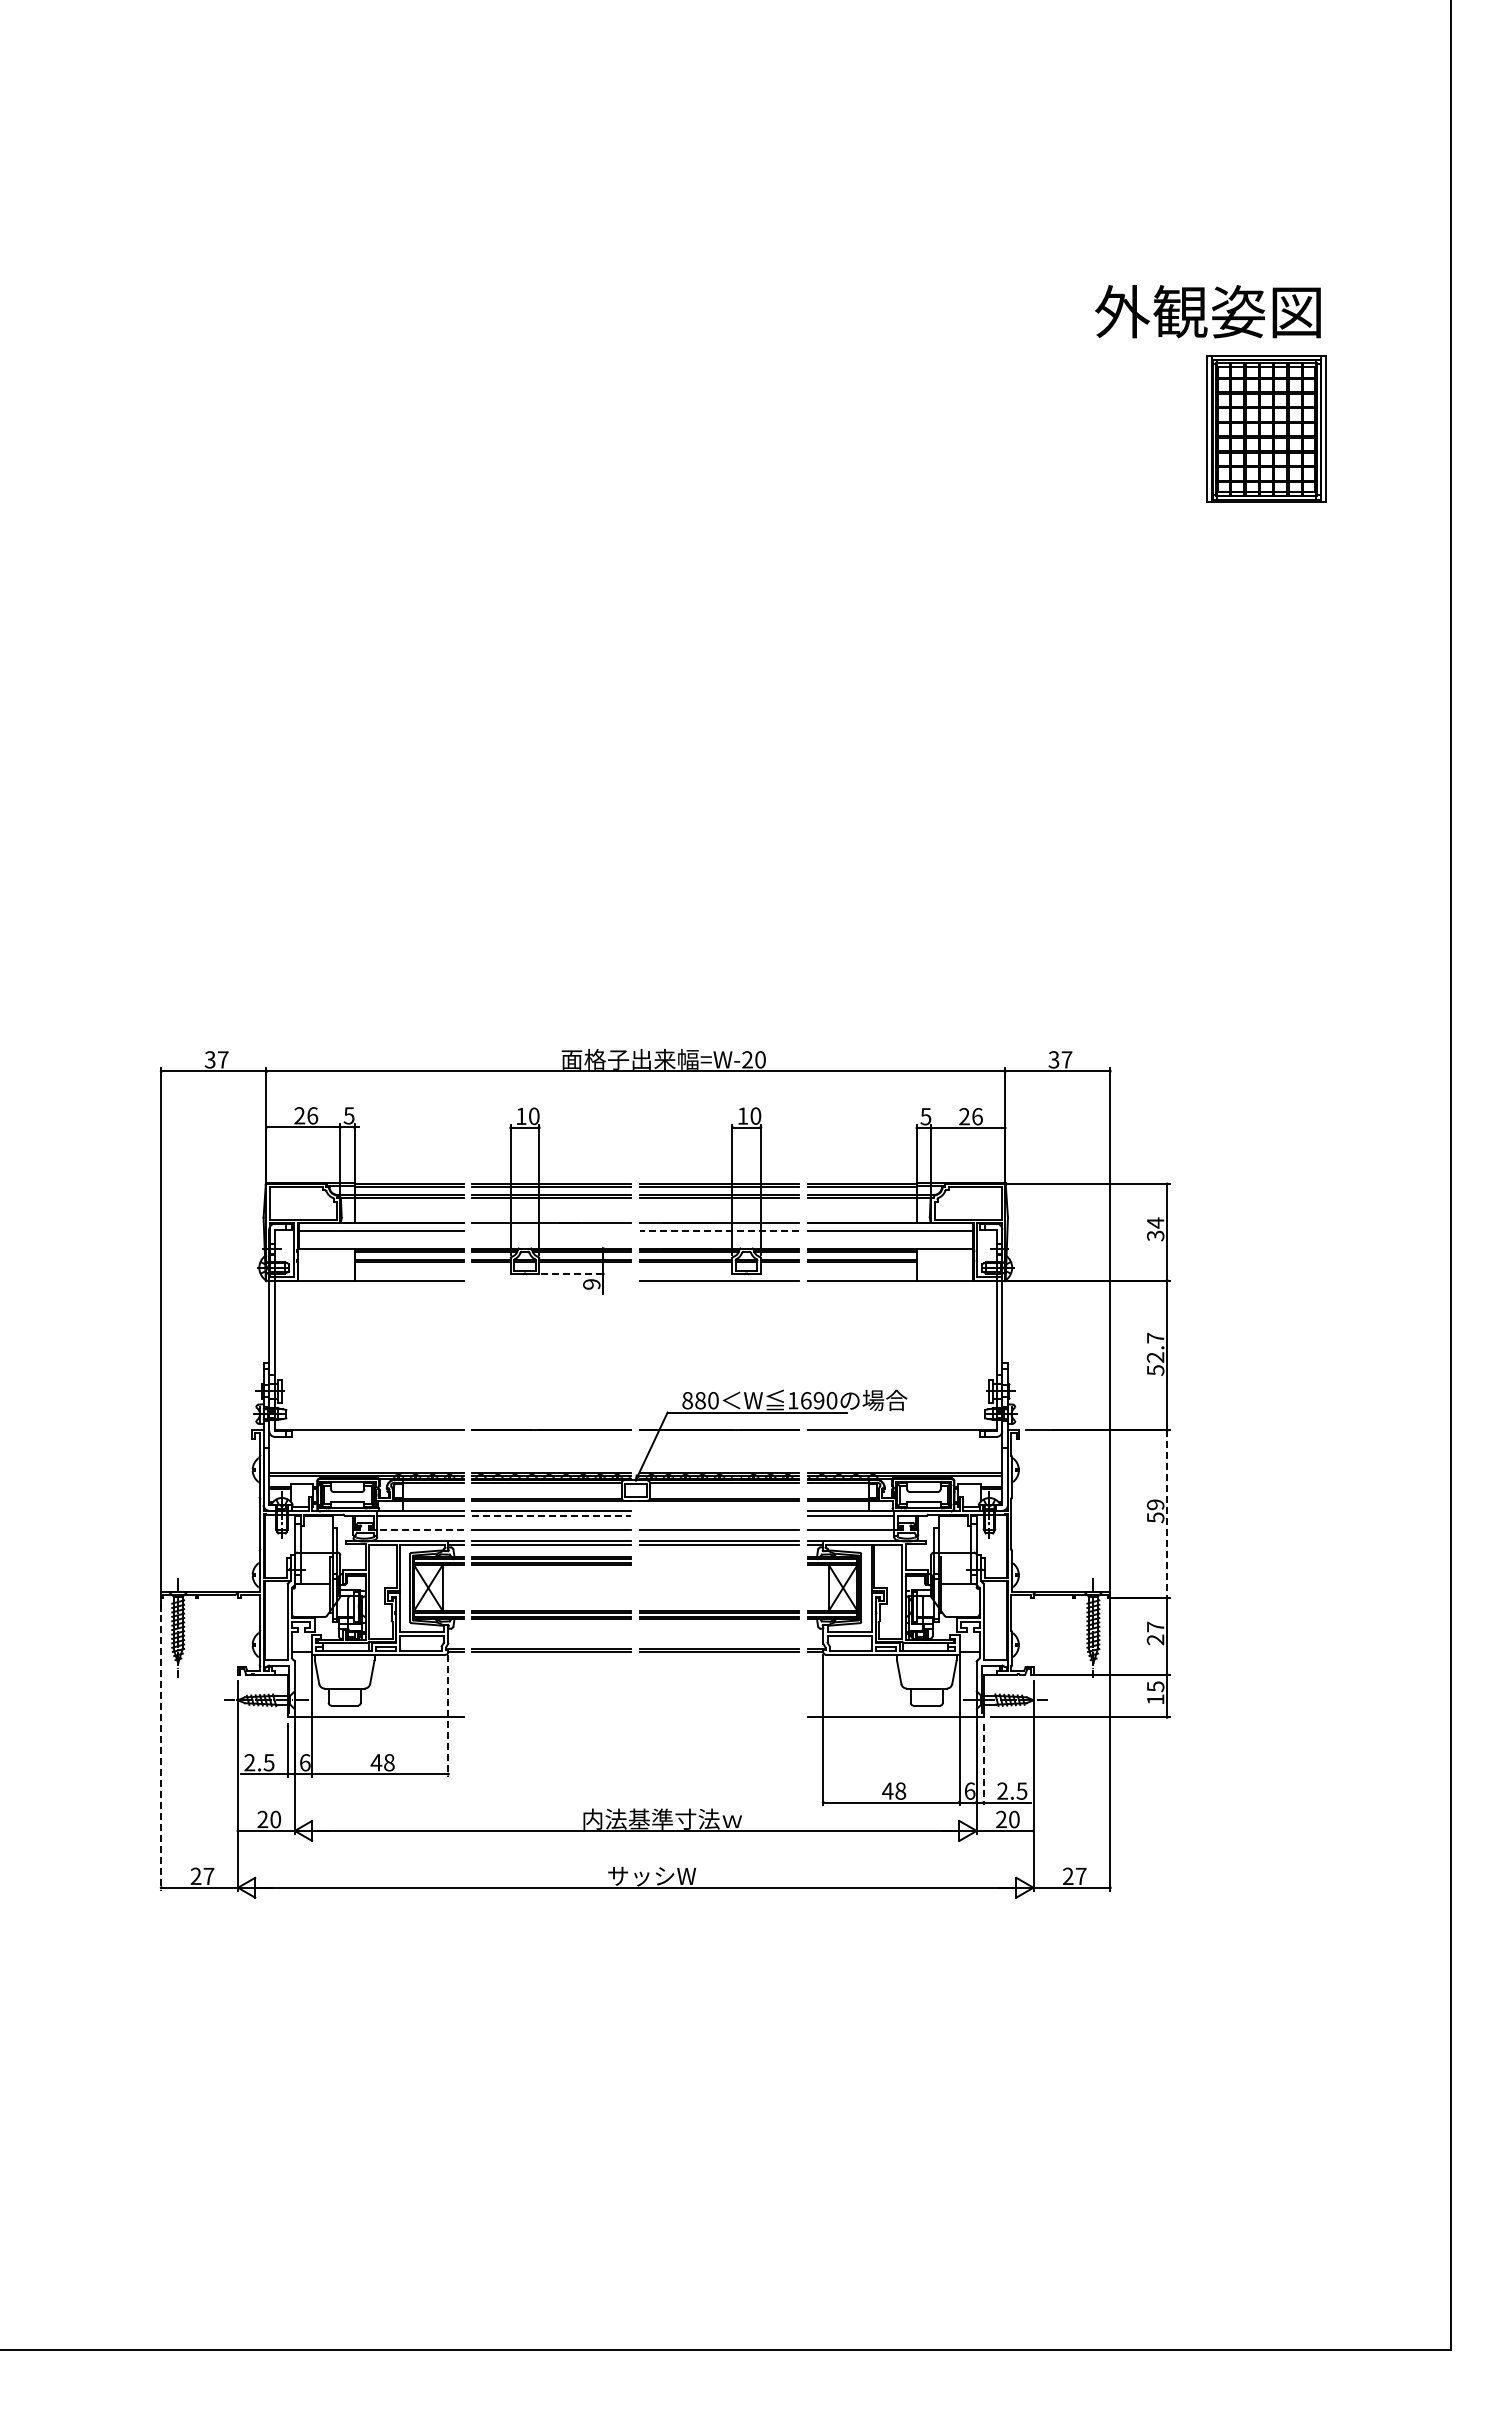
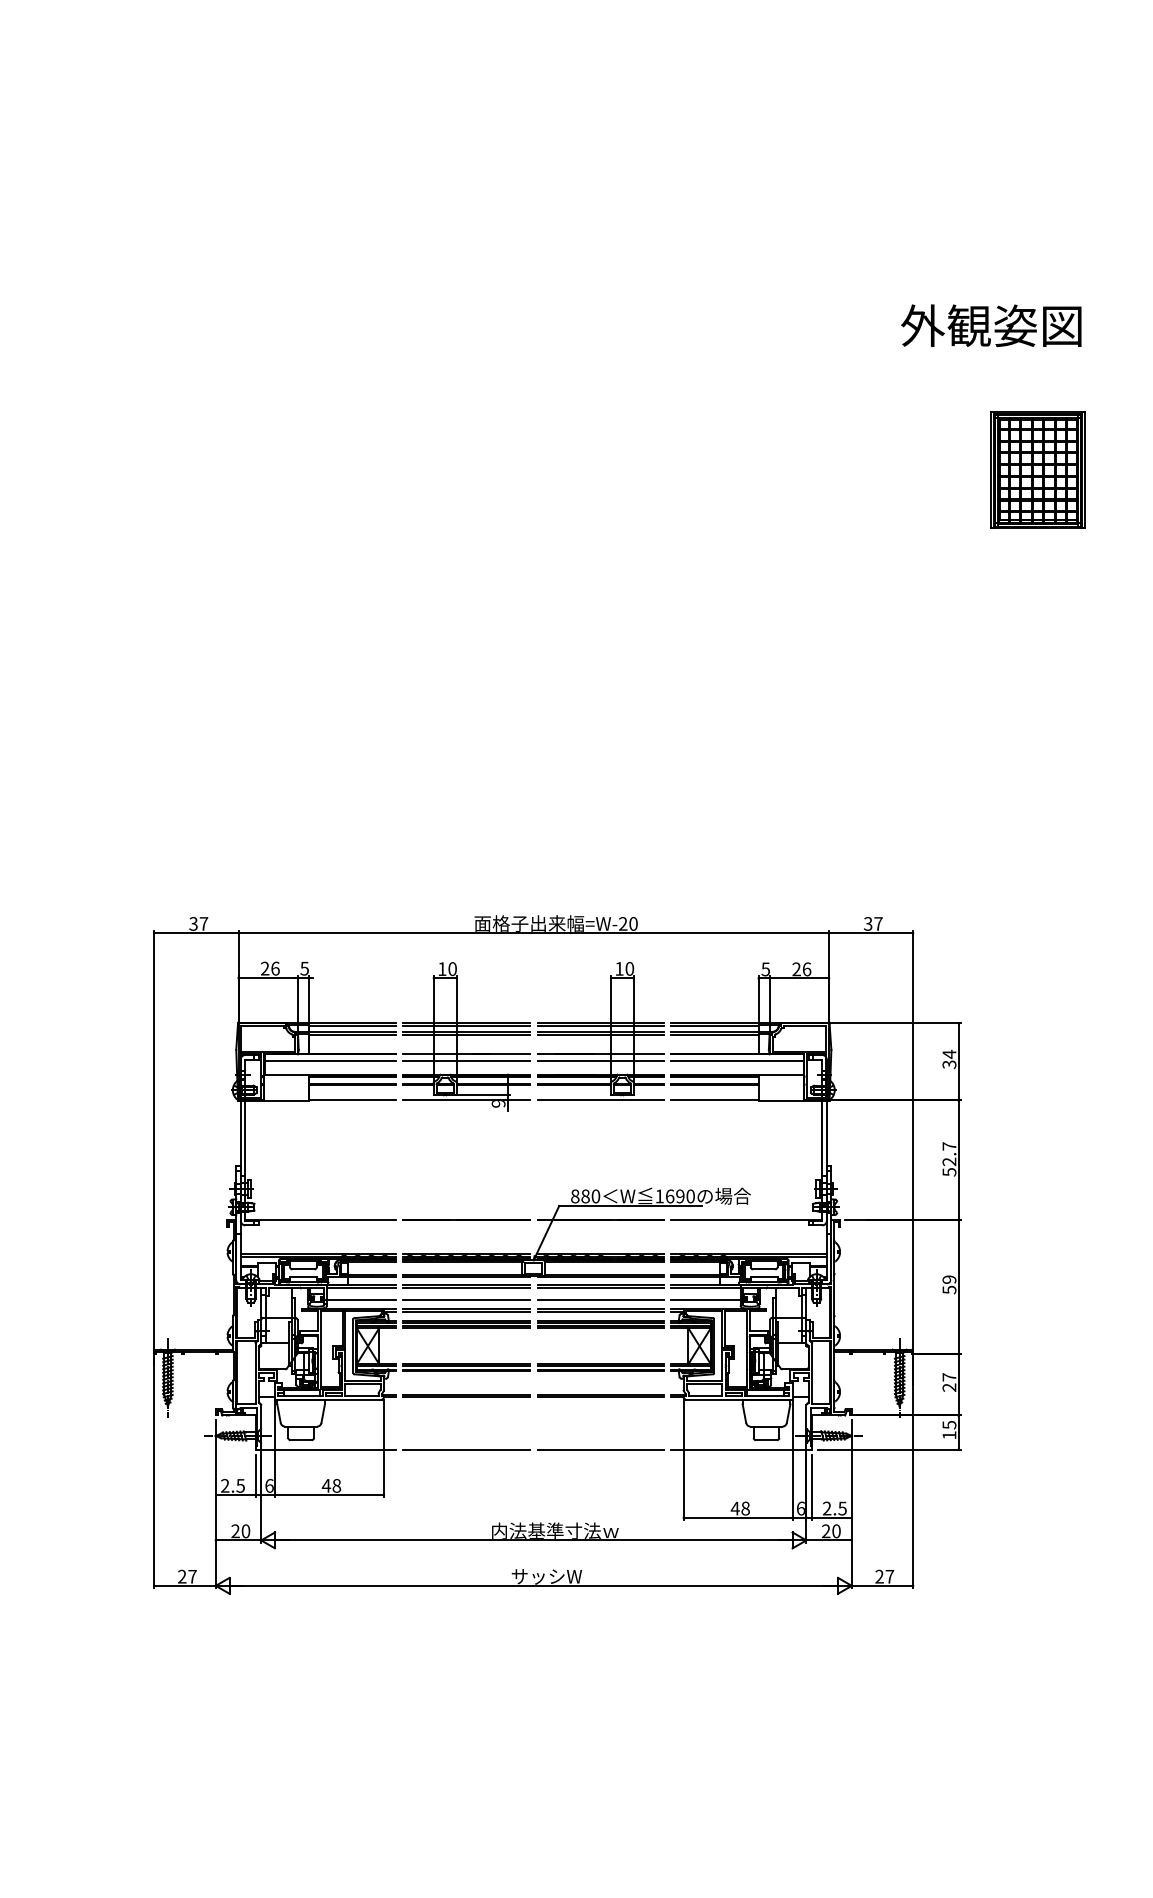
part: (1266, 428) -> (1038, 469), moved
line: (551, 1231) -> (466, 1061), added
line: (719, 1231) -> (600, 1061), dashed -> solid
line: (574, 1274) -> (484, 1095), dashed -> solid
line: (551, 1280) -> (466, 1100), added
part: (719, 1513) -> (600, 1286), added
line: (1167, 1514) -> (958, 1287), dashed -> solid
line: (552, 1515) -> (467, 1288), dashed -> solid
line: (420, 1529) -> (361, 1299), dashed -> solid
part: (719, 1560) -> (600, 1324), added
line: (448, 1716) -> (384, 1448), dashed -> solid
line: (551, 1717) -> (466, 1449), added
line: (719, 1717) -> (600, 1449), added
line: (161, 1747) -> (154, 1473), dashed -> solid
line: (983, 1765) -> (811, 1488), dashed -> solid

